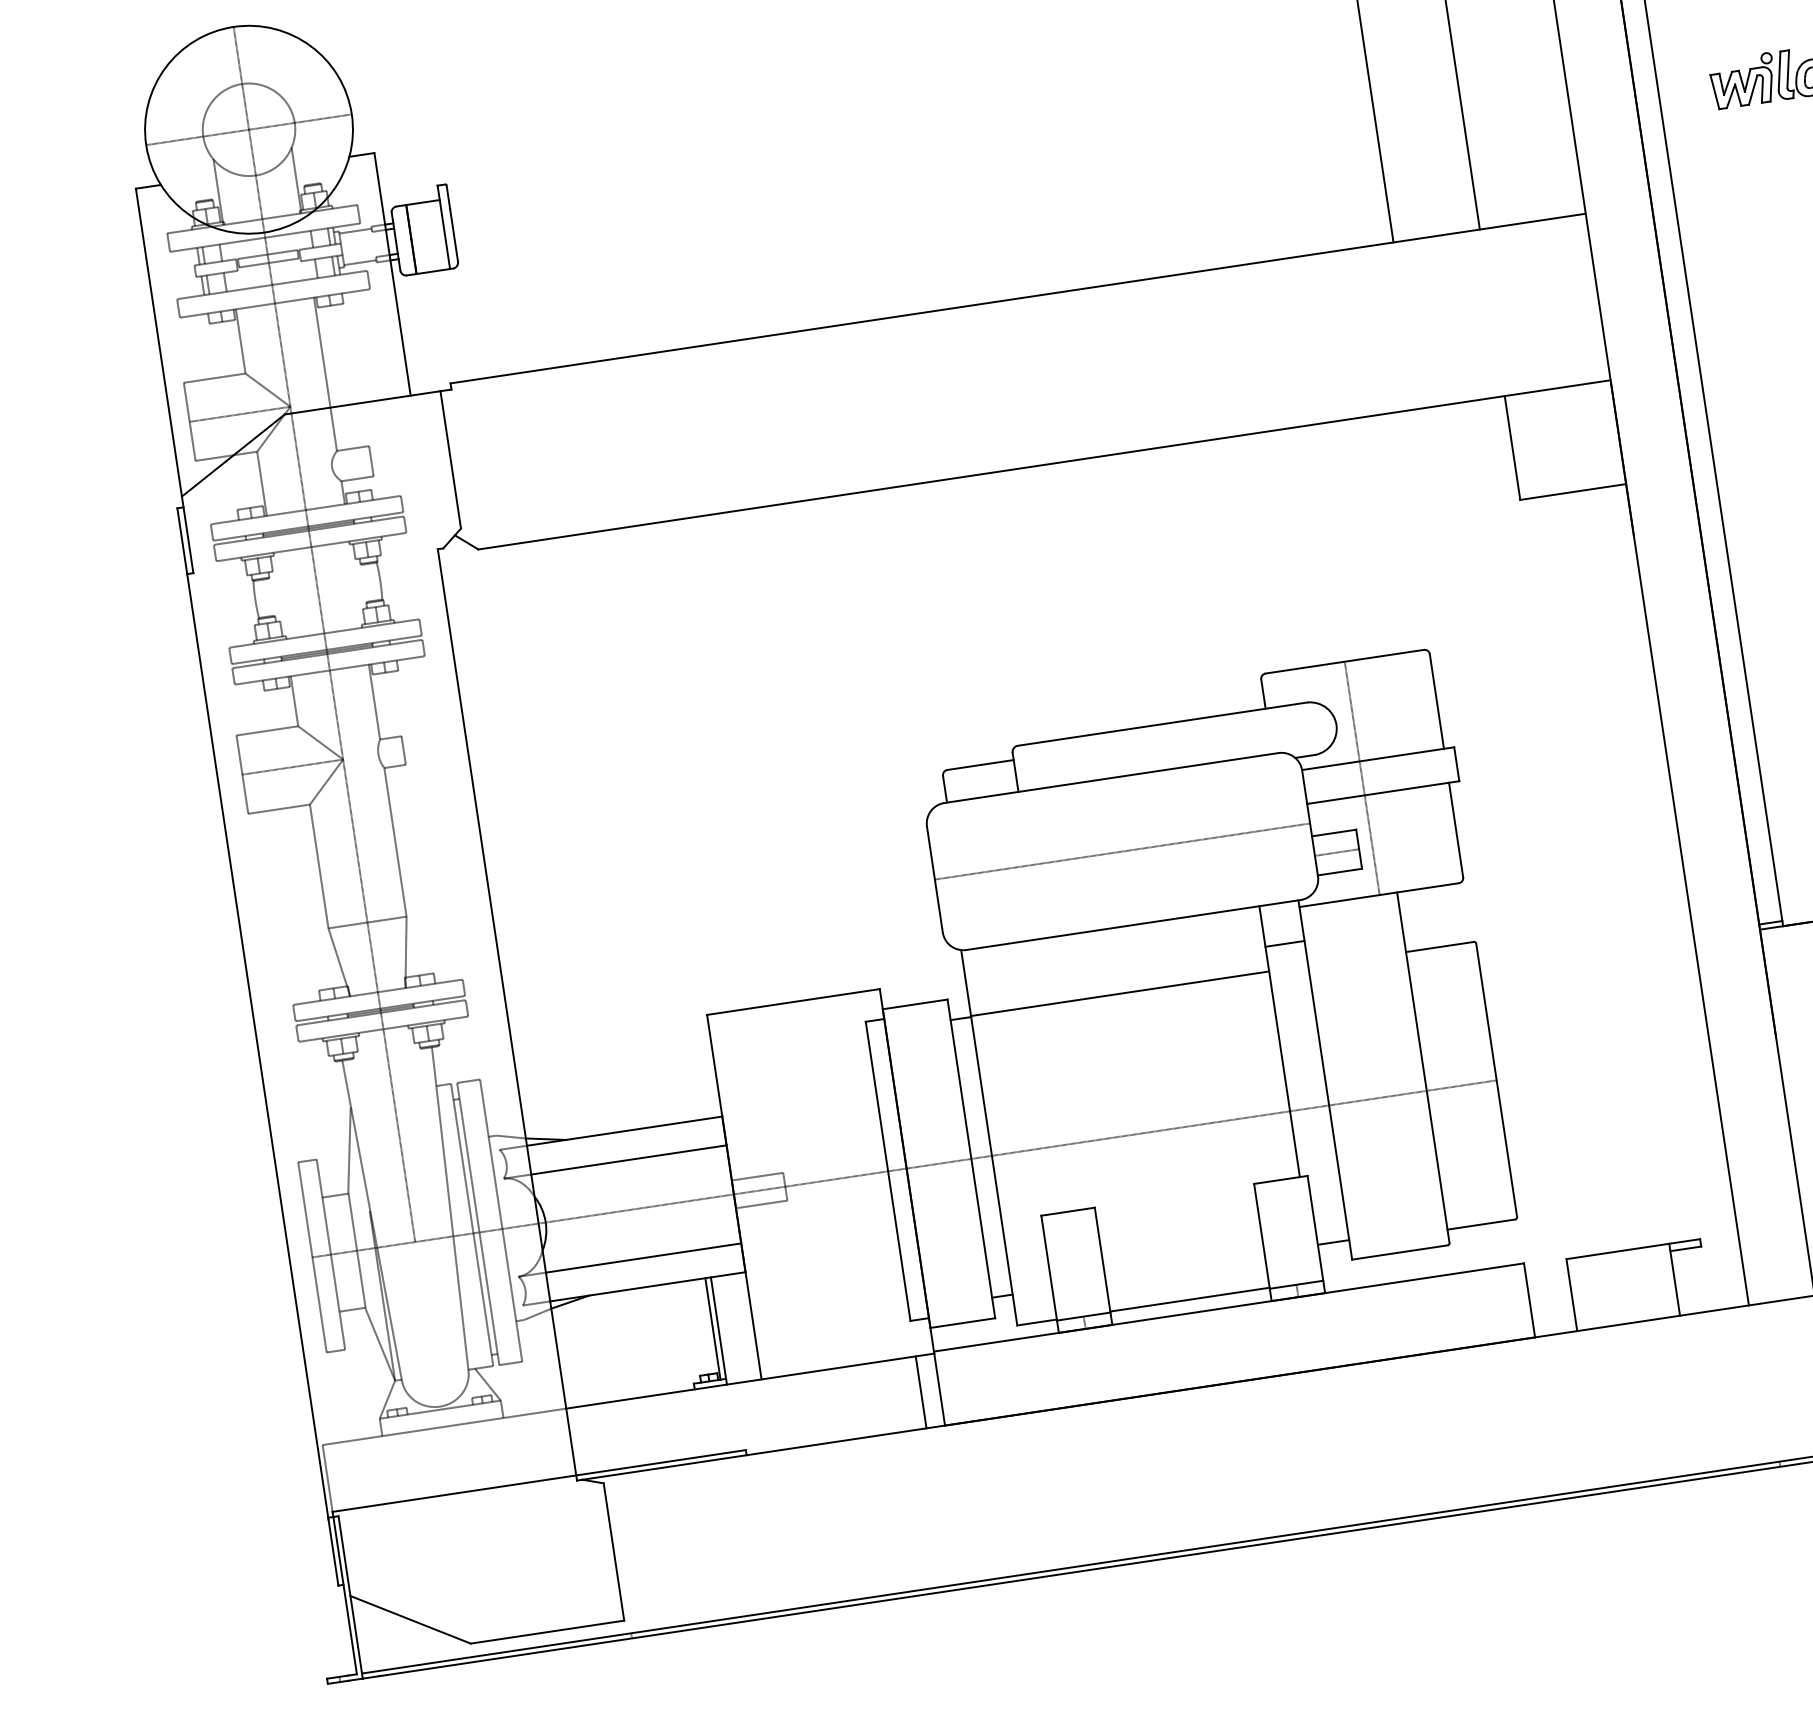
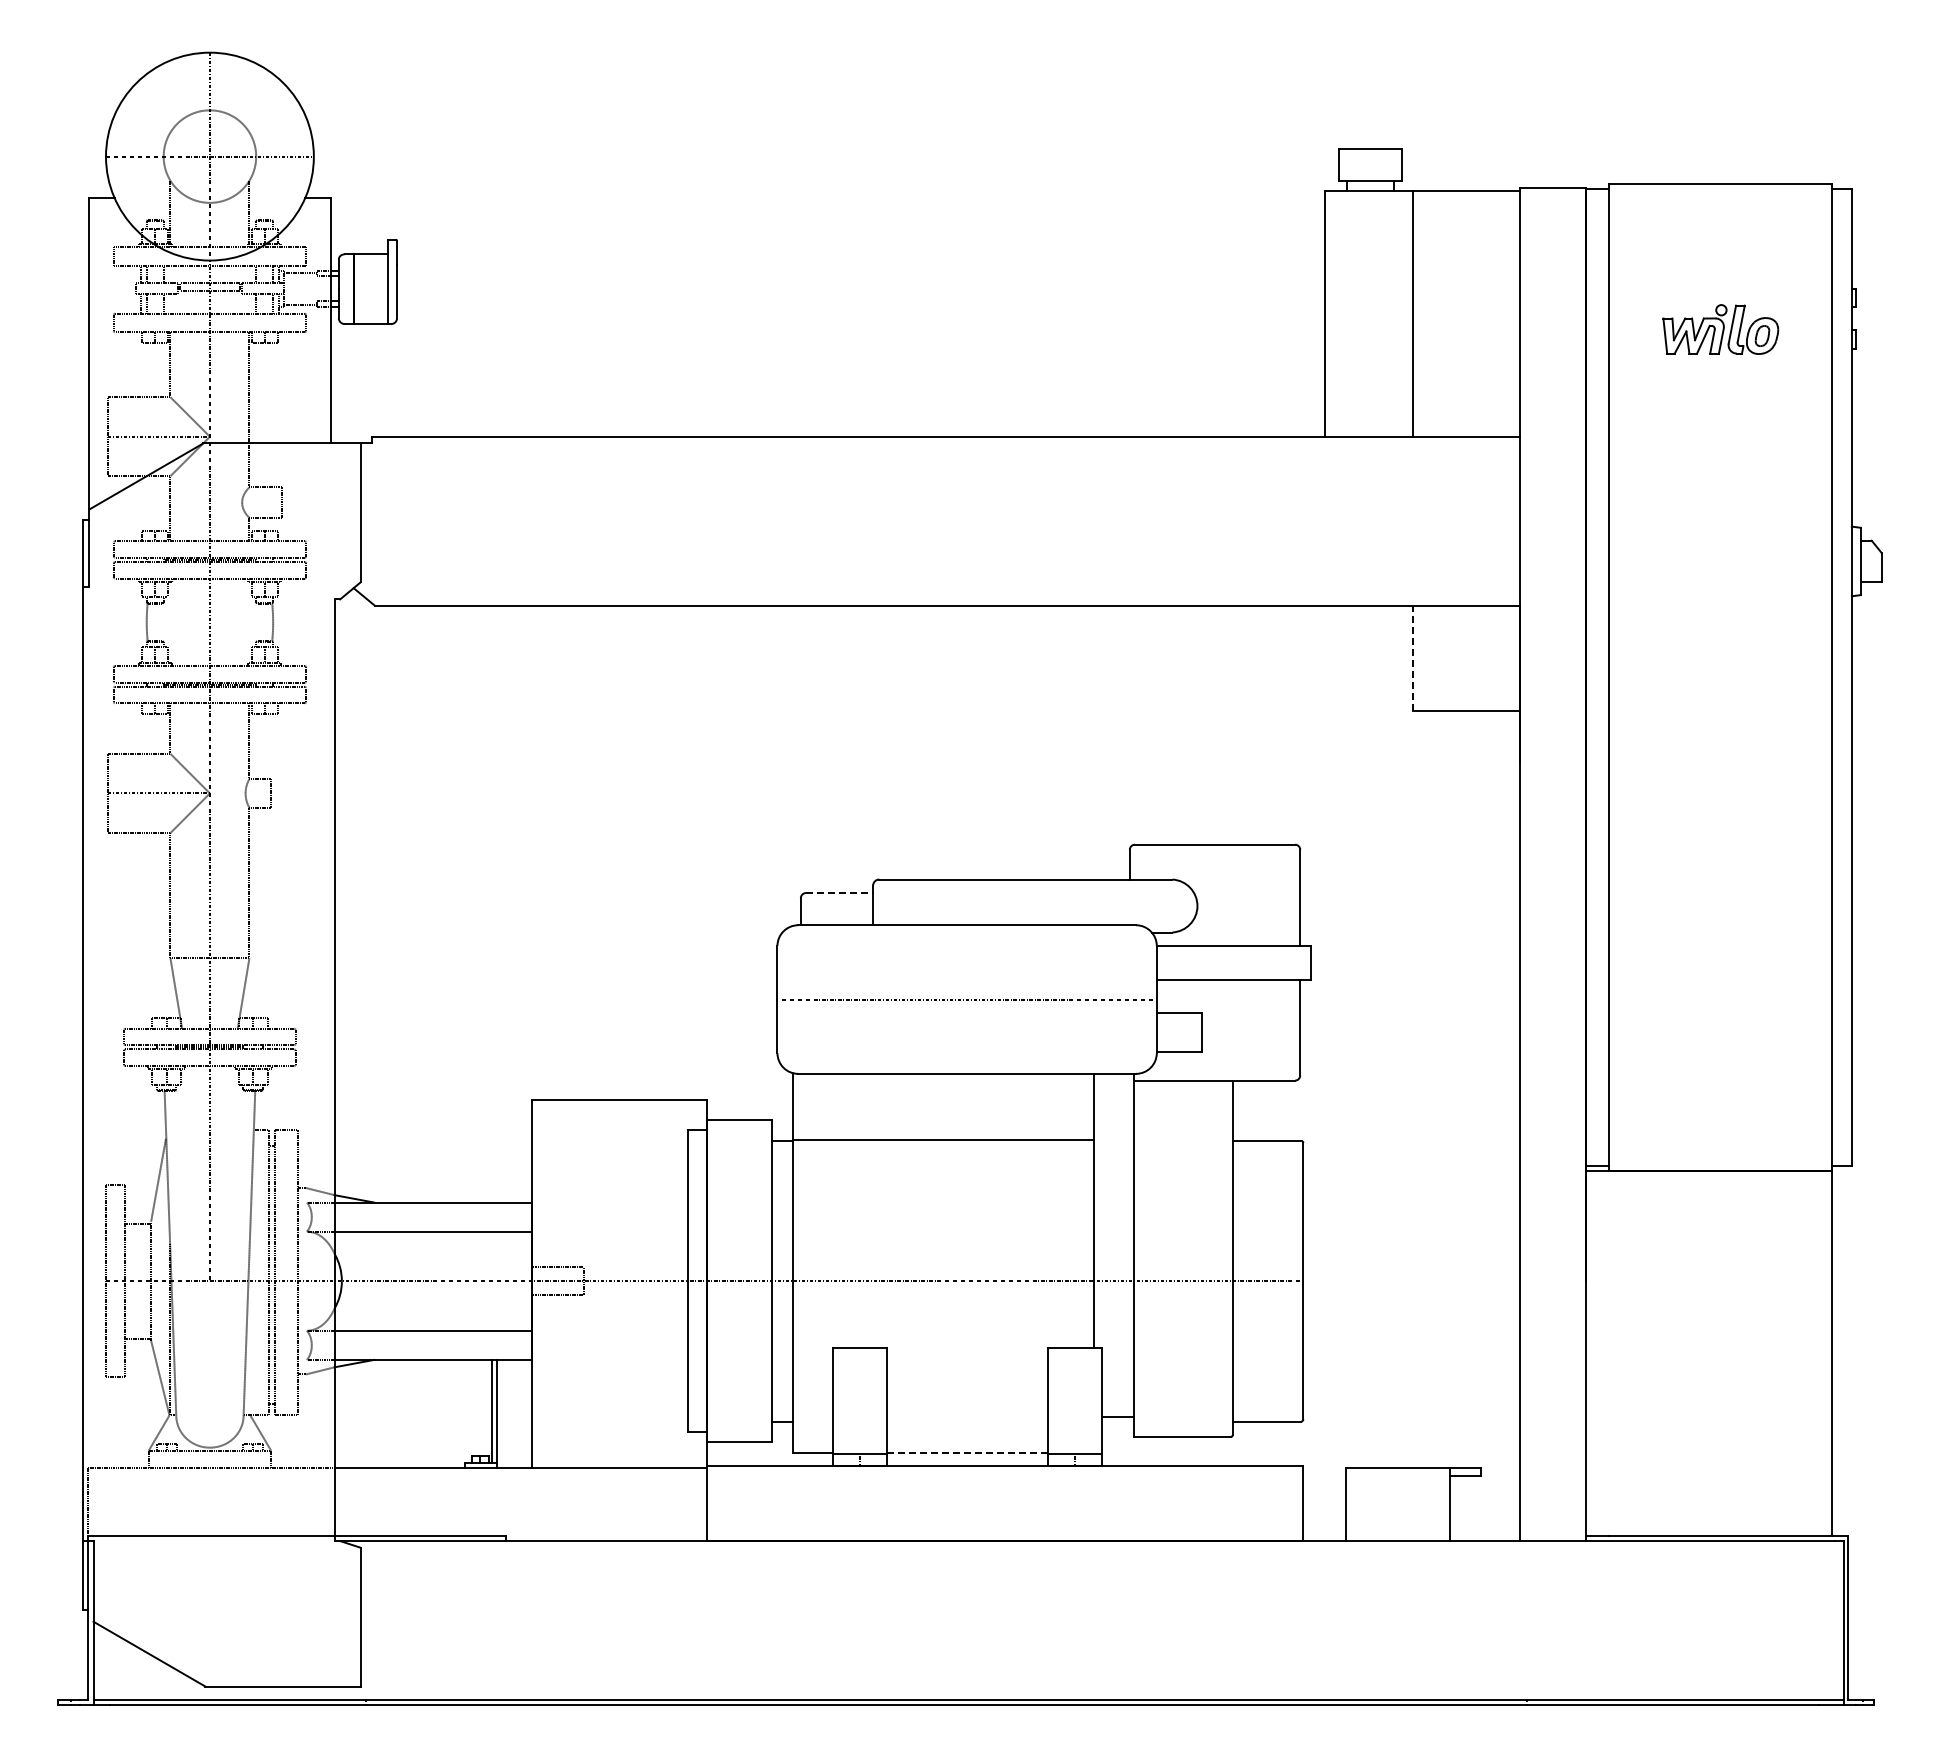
line: (1512, 447) -> (1412, 657), solid -> dashed
line: (980, 765) -> (839, 893), solid -> dashed
line: (1362, 778) -> (1215, 962), removed
line: (1336, 852) -> (1178, 1032), removed
line: (1284, 943) -> (1113, 1114), removed
line: (1189, 1299) -> (967, 1452), solid -> dashed
line: (921, 1392) -> (688, 1504), removed

